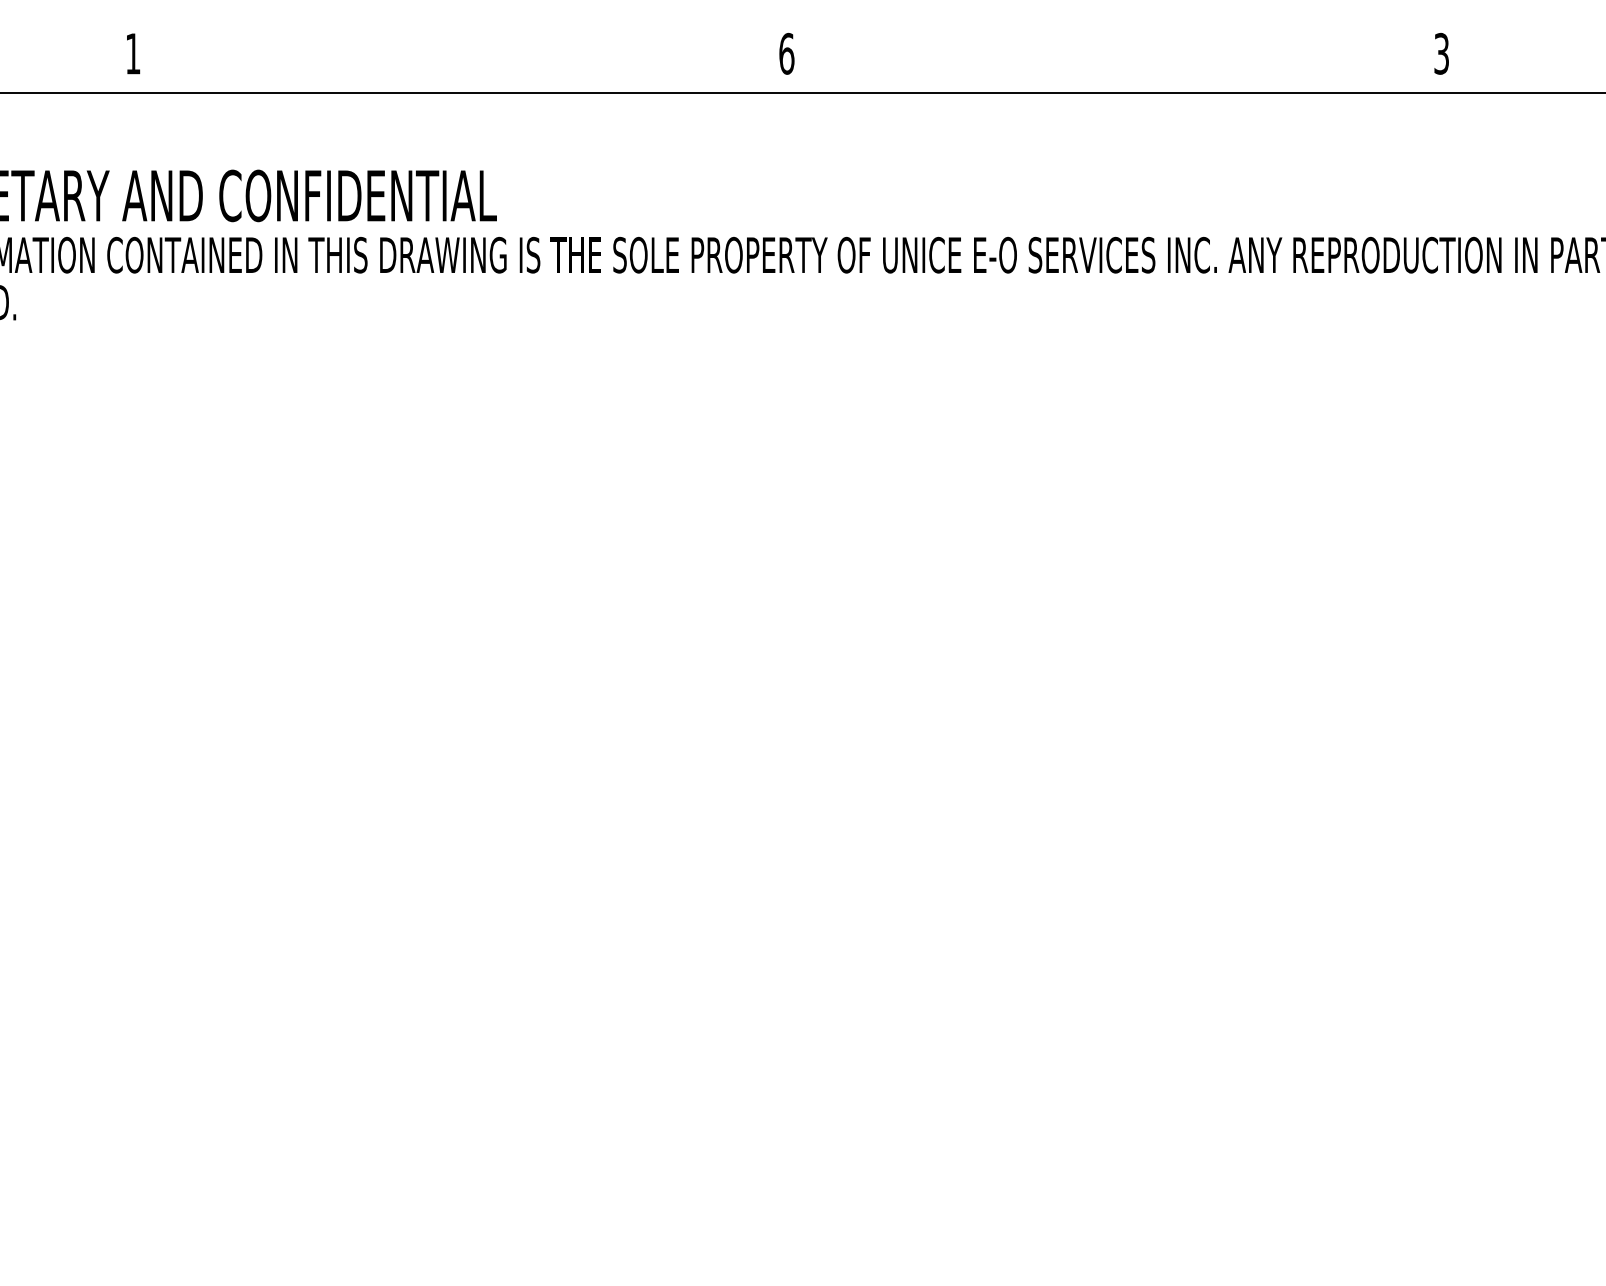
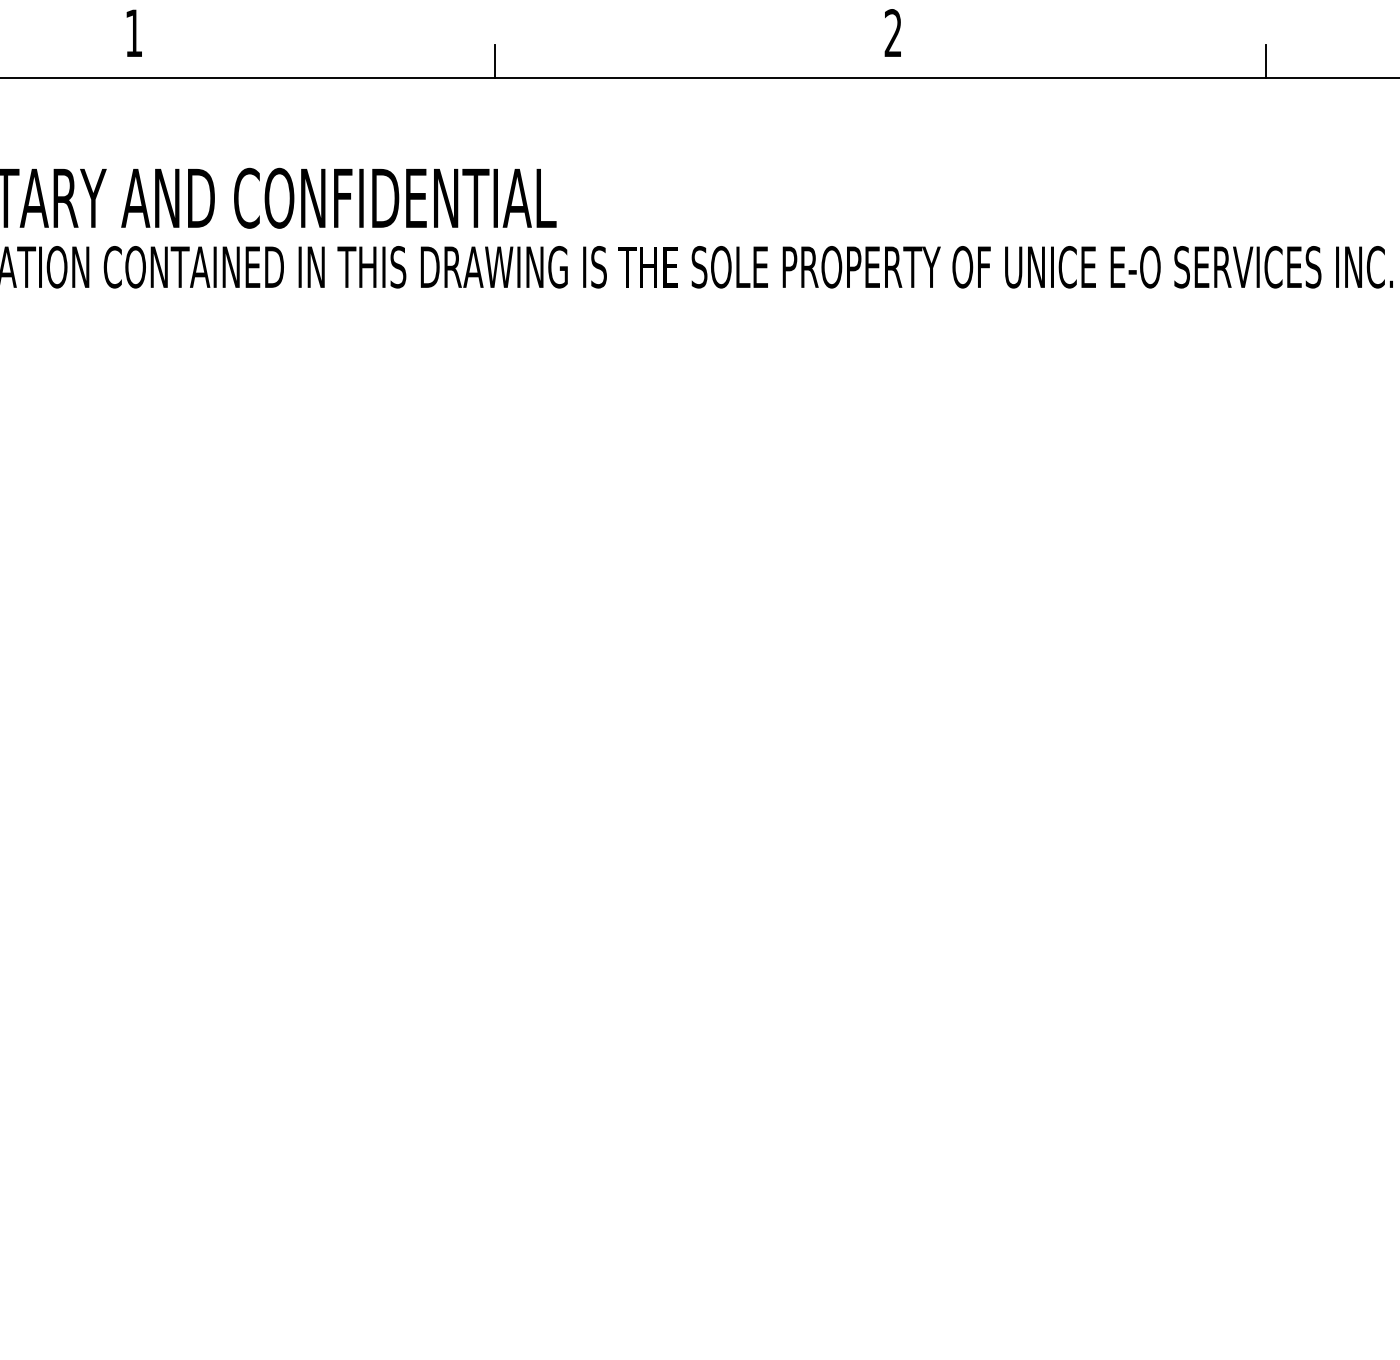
text: (786, 53) -> (892, 32), 6 -> 2
line: (443, 77) -> (494, 60), added
line: (1107, 77) -> (1265, 60), added

